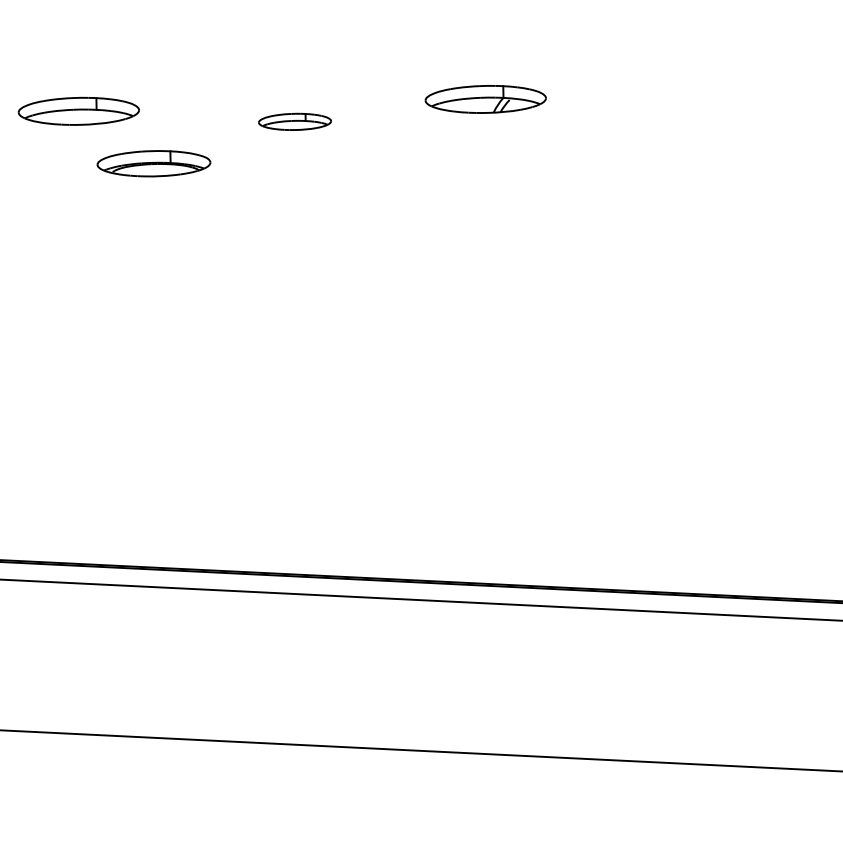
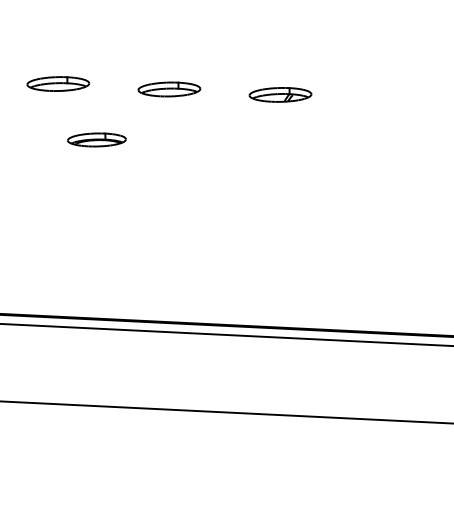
part: (485, 98) -> (280, 94), moved
part: (295, 121) -> (169, 89), size x1.67
part: (153, 162) -> (96, 139), moved

